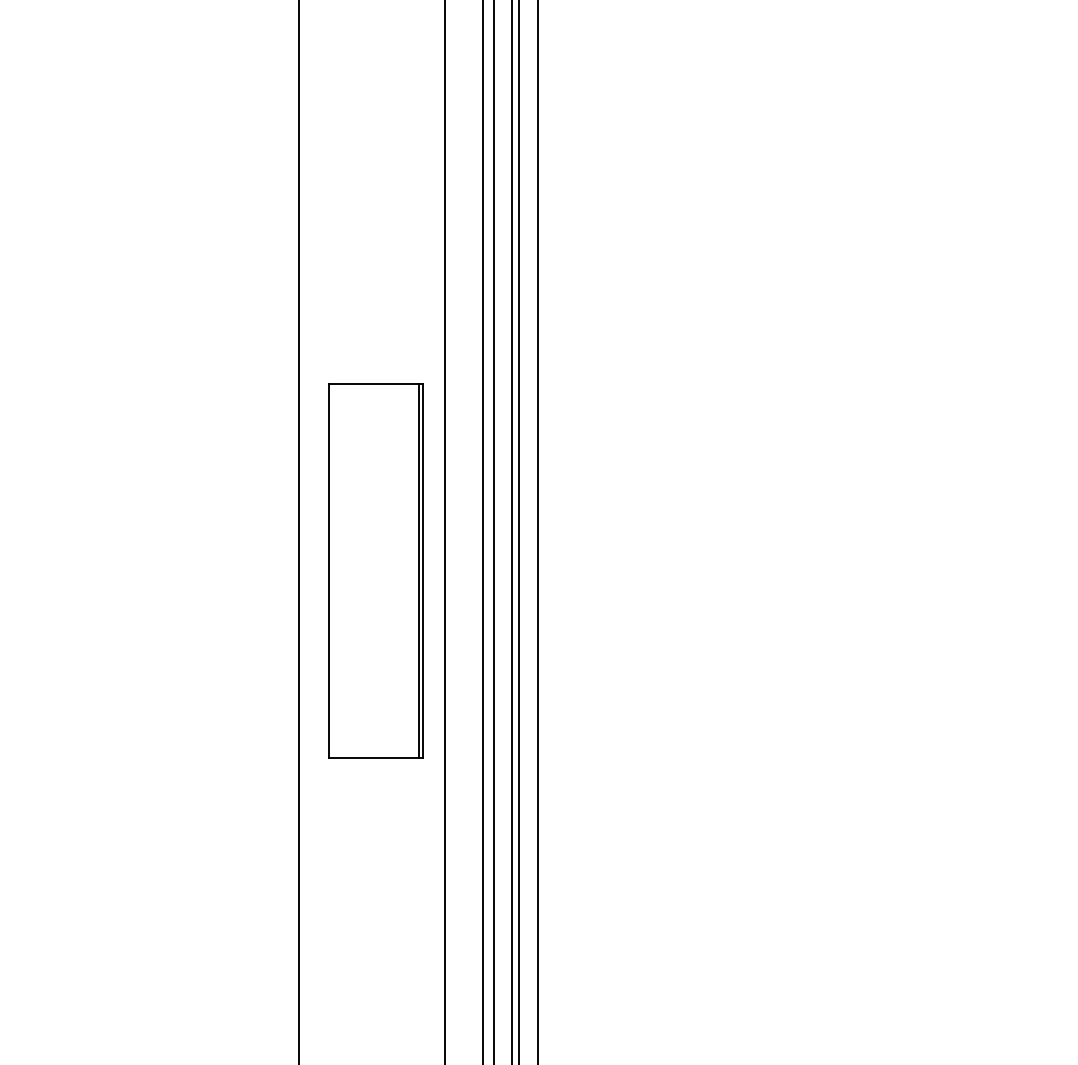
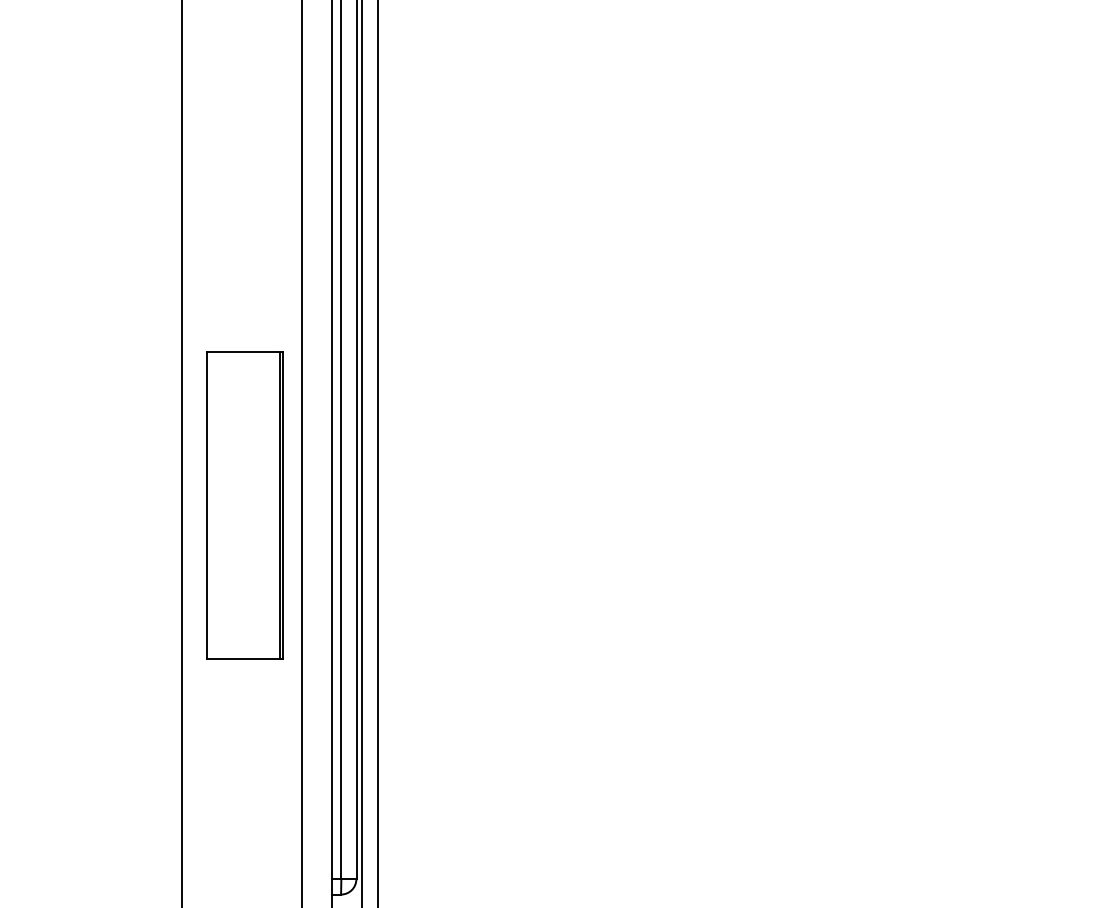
part: (375, 570) -> (244, 505), moved

